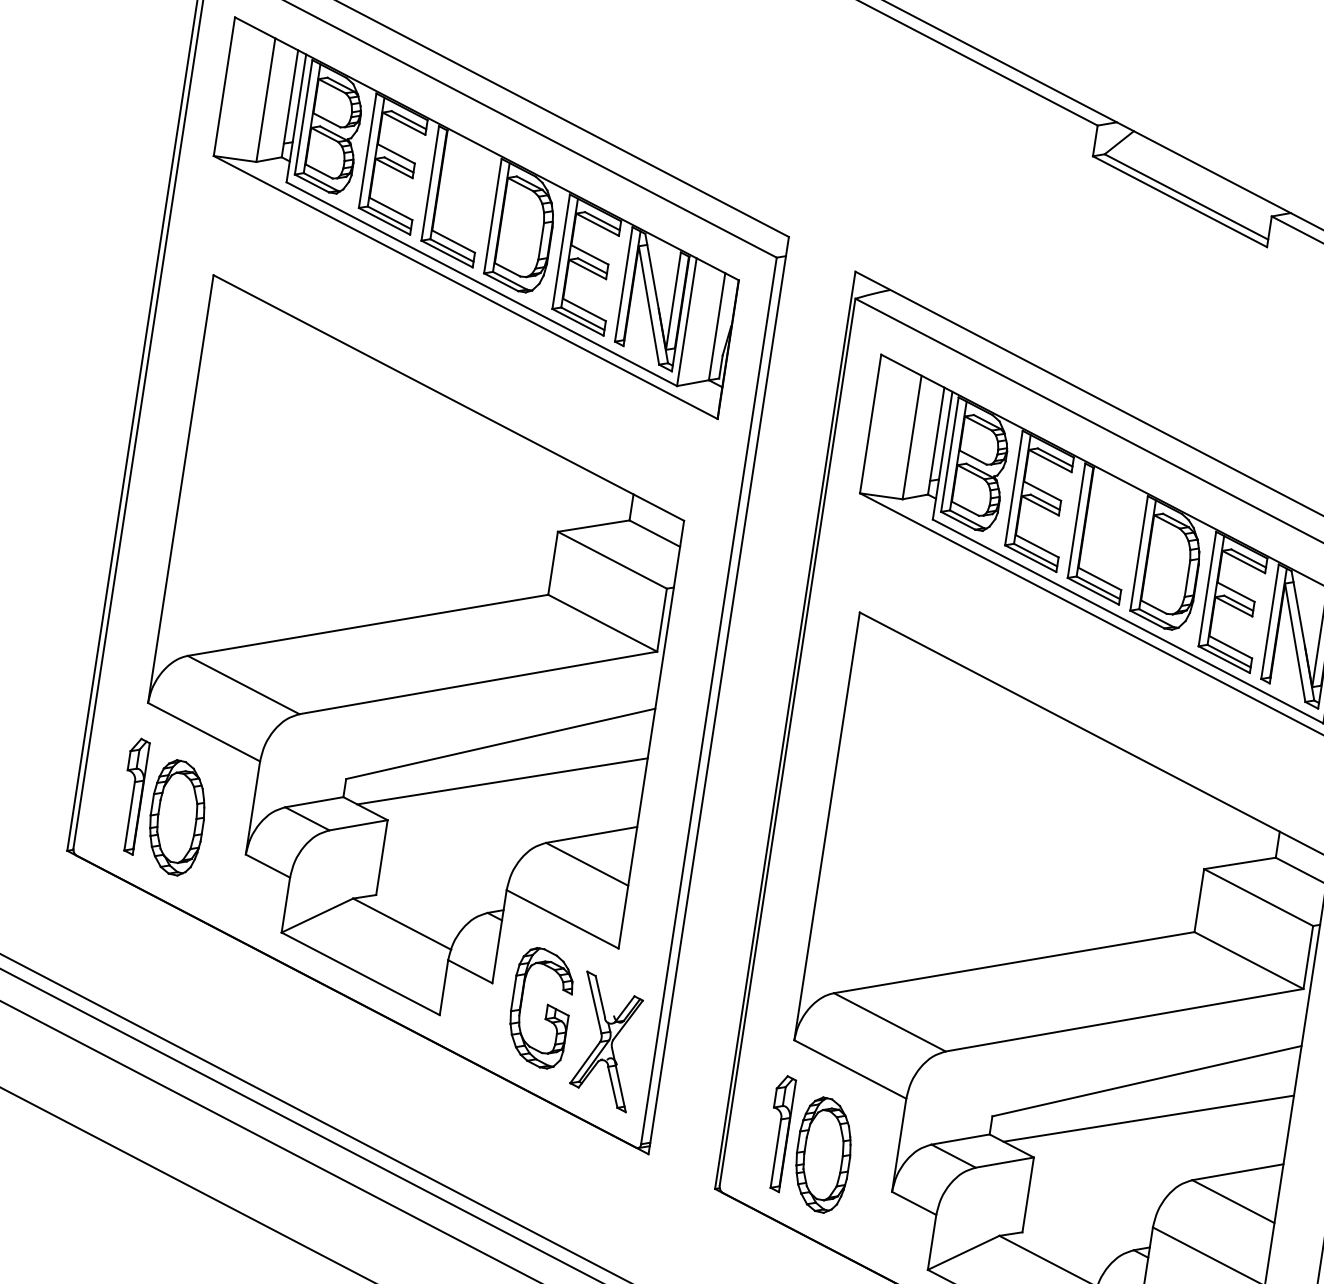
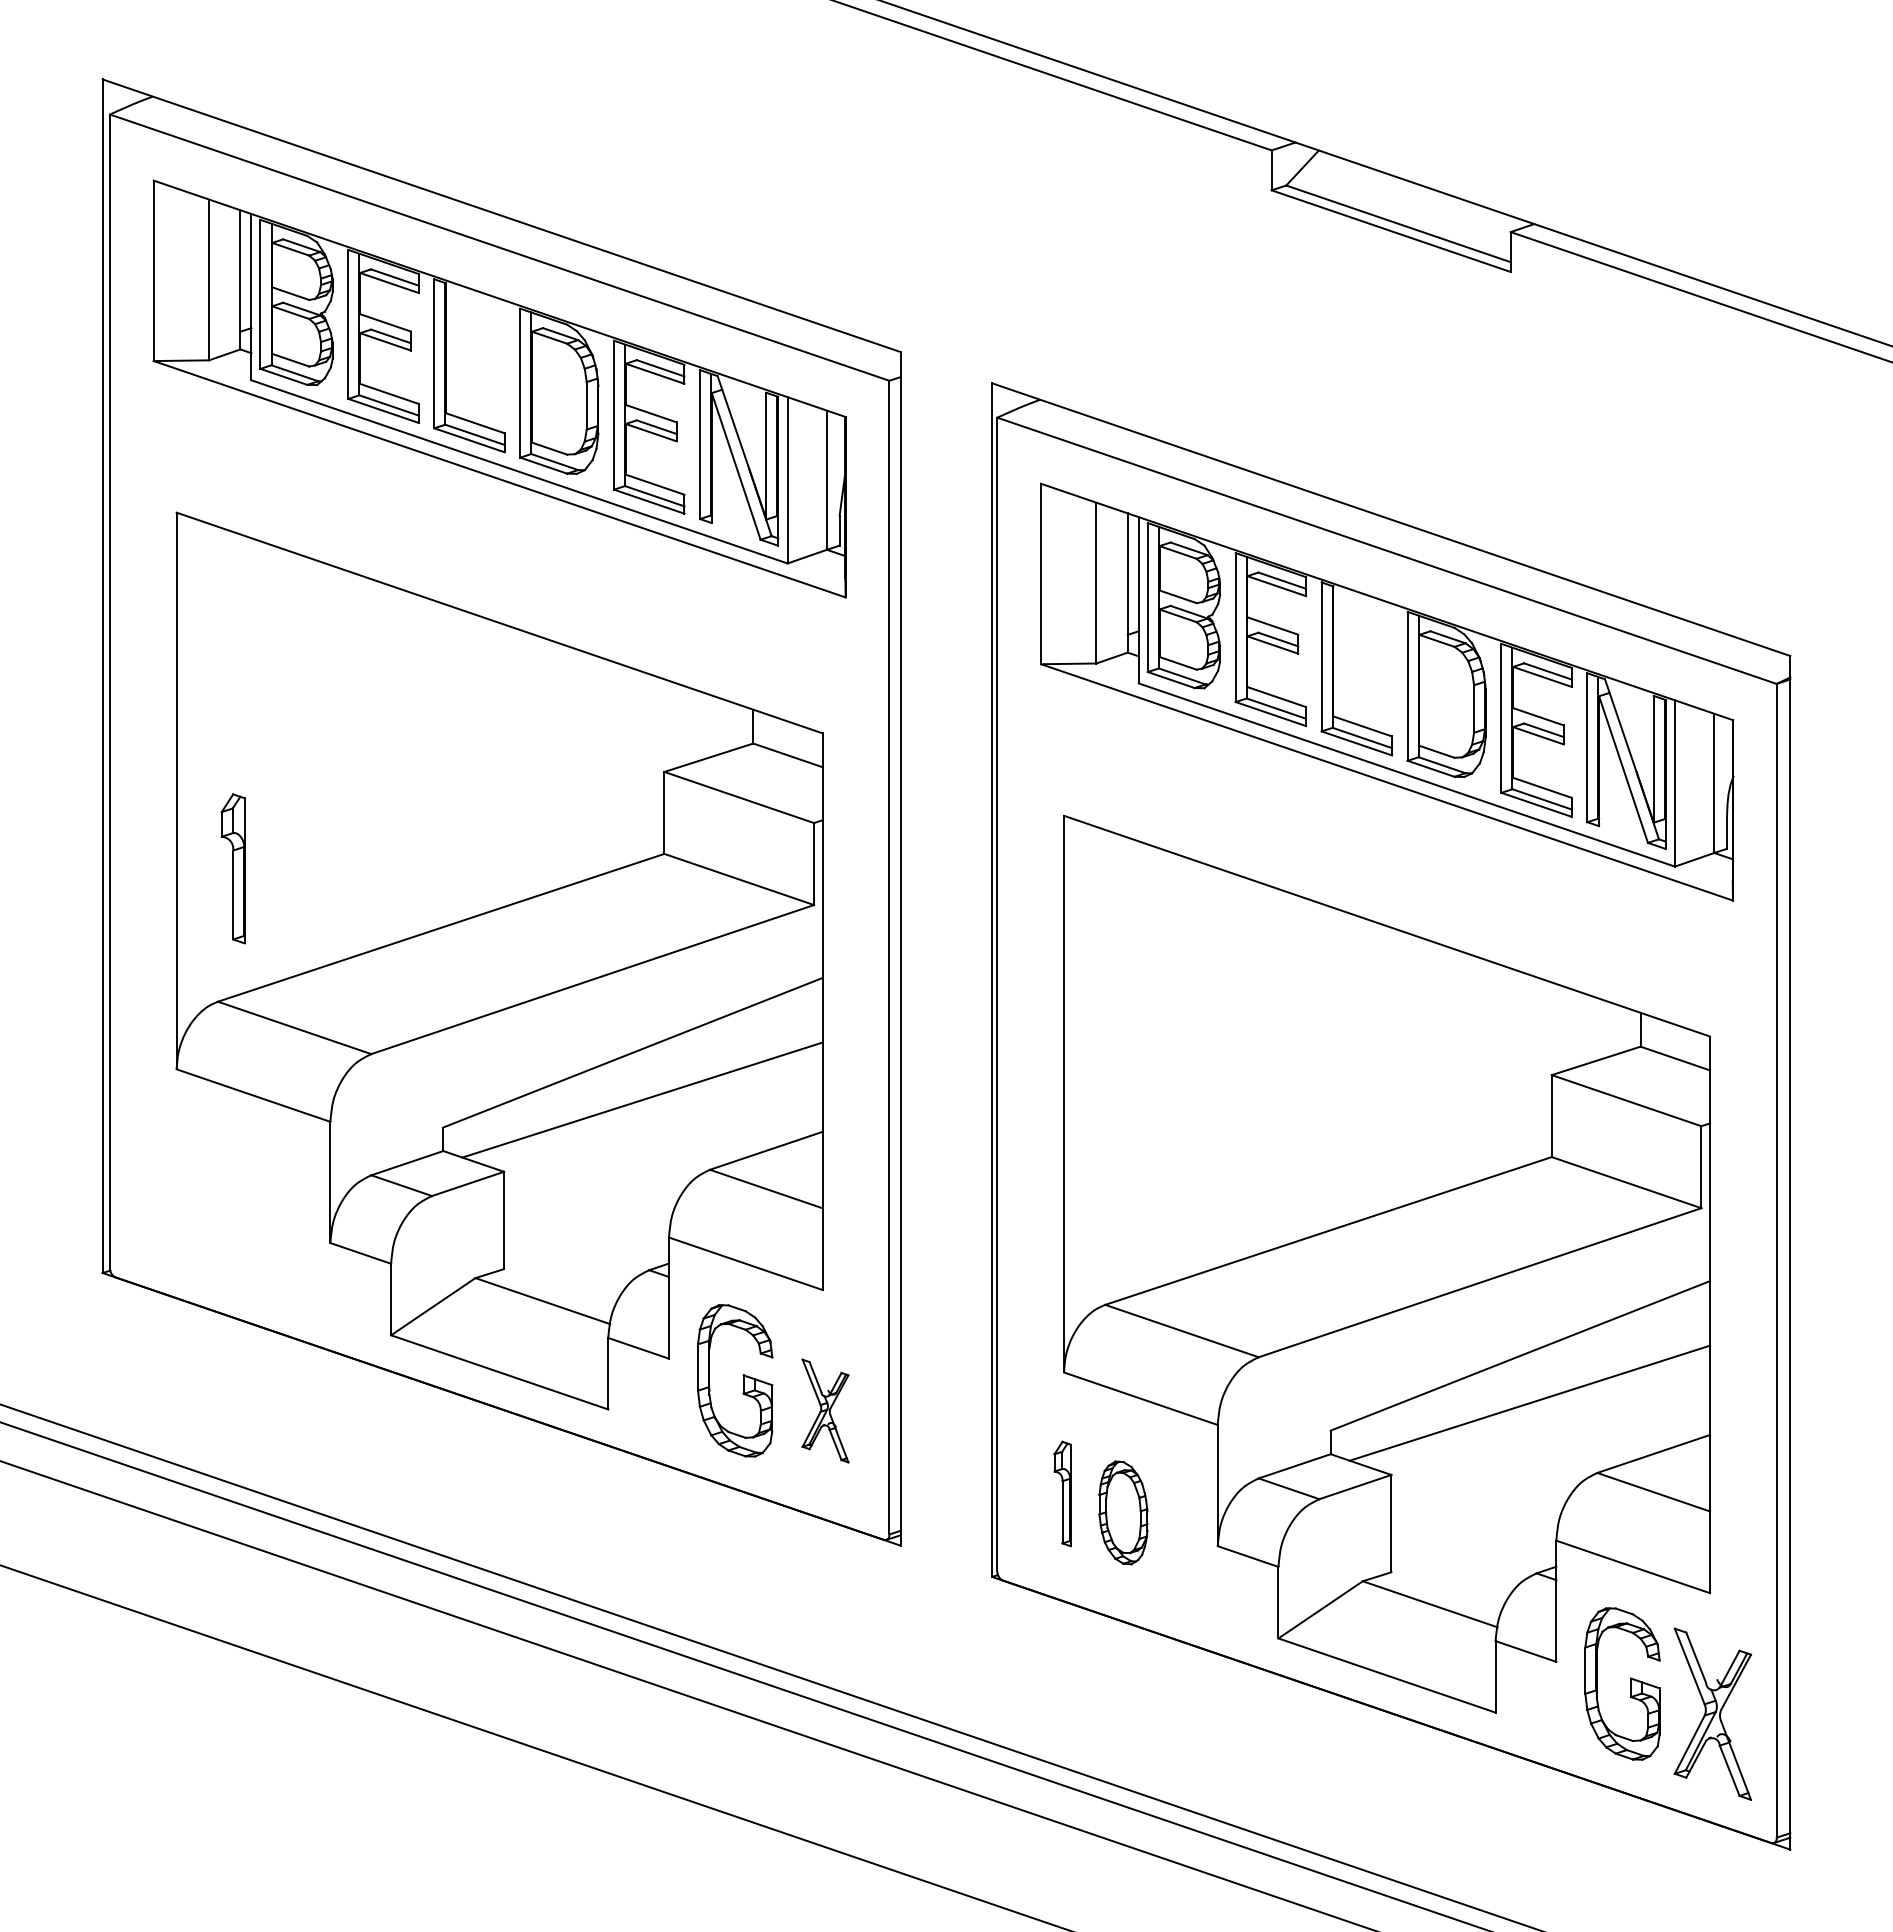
part: (132, 795) -> (232, 868), moved
part: (176, 817) -> (235, 1209), removed
part: (606, 1041) -> (825, 1410), size x0.6
part: (778, 1133) -> (1062, 1493), size x0.7
part: (823, 1154) -> (1123, 1512), size x0.7

